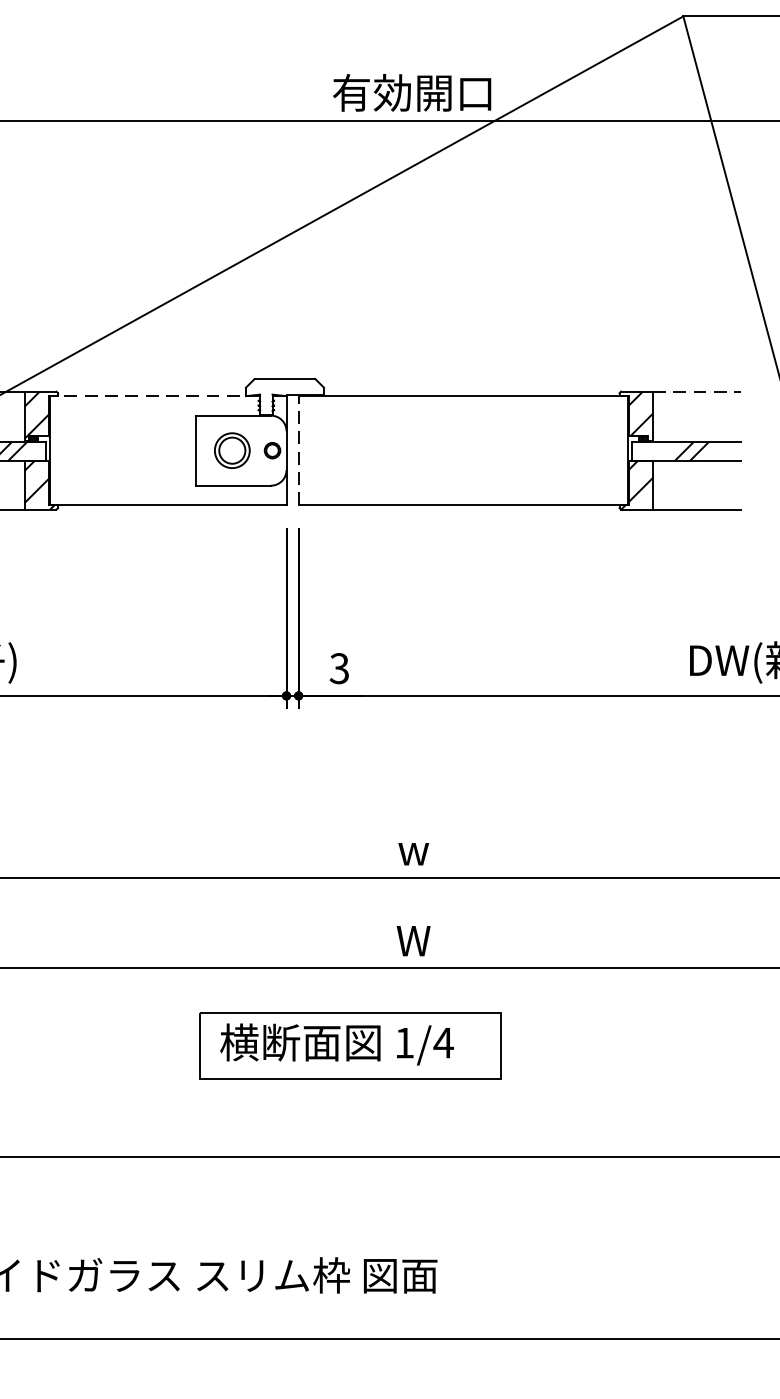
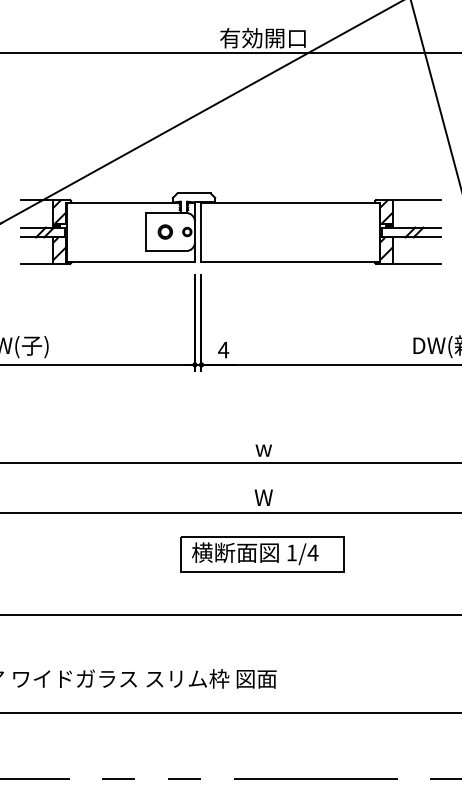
line: (697, 392) -> (417, 200), dashed -> solid
line: (152, 396) -> (122, 202), dashed -> solid
part: (230, 449) -> (164, 231), size x0.71
line: (298, 451) -> (201, 232), dashed -> solid
text: (339, 667) -> (223, 349), 3 -> 4
part: (350, 1045) -> (262, 554), moved

